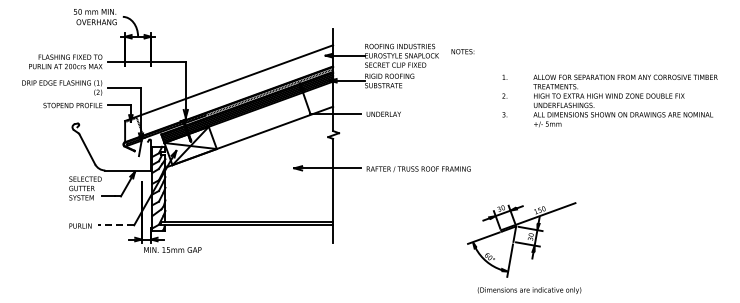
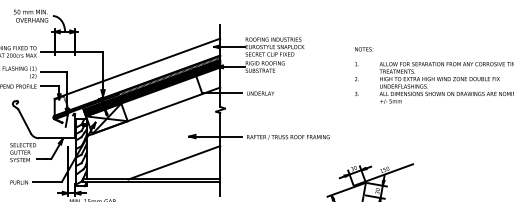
text: (462, 51) -> (363, 49), moved
line: (275, 201) -> (174, 162), added
line: (116, 225) -> (47, 182), dashed -> solid

